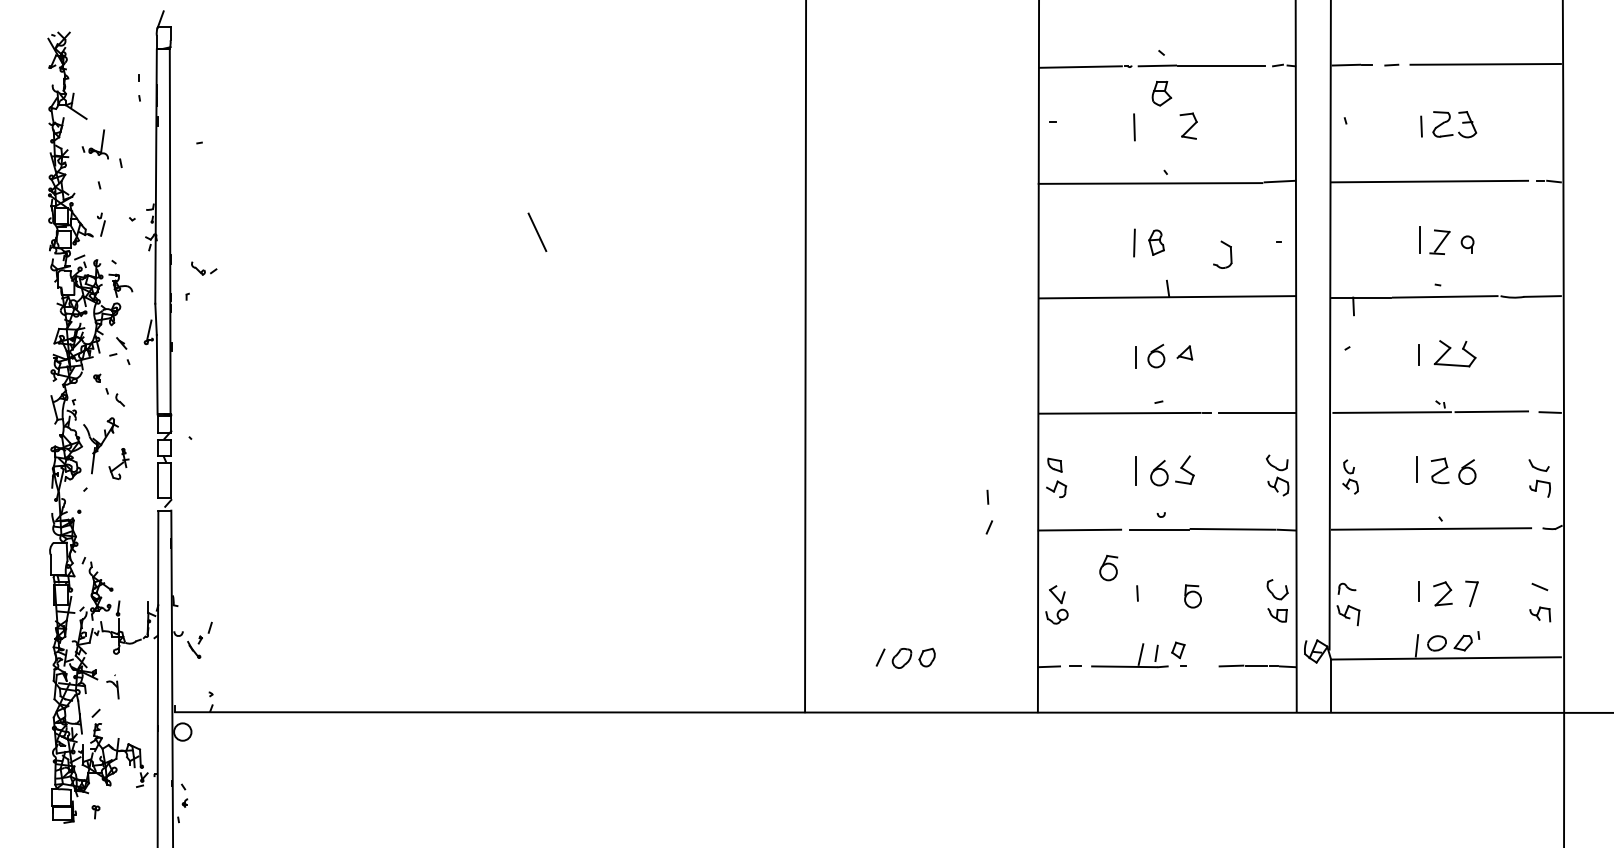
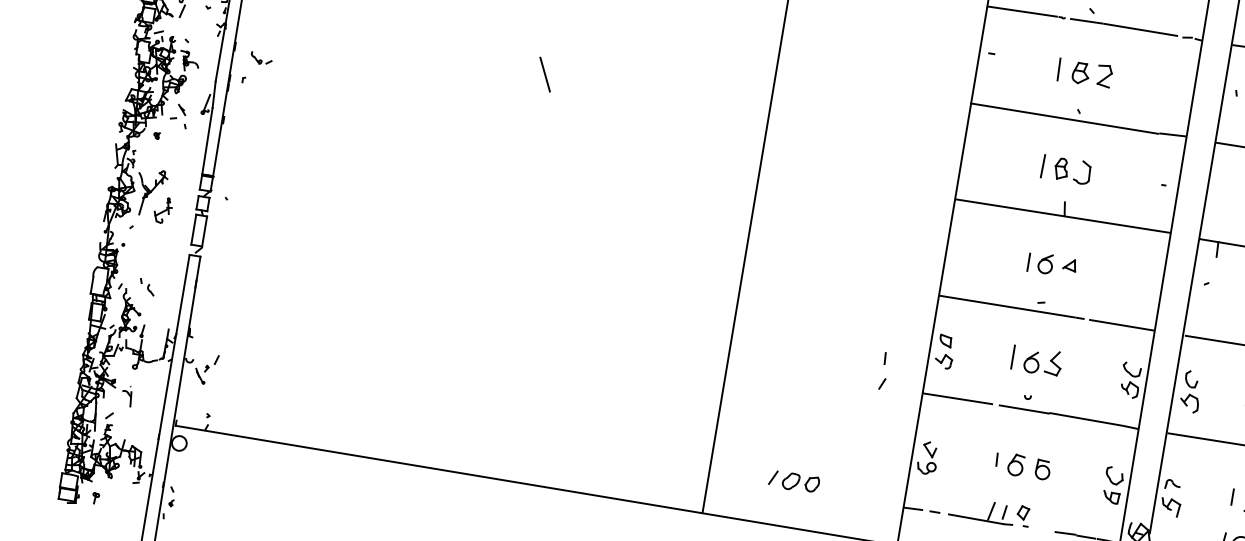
part: (1161, 93) -> (1080, 73), moved
part: (1230, 254) -> (1089, 173), moved
part: (114, 397) -> (146, 287), moved
part: (1350, 476) -> (1191, 391), size x1.43
part: (1108, 567) -> (1015, 464), moved

